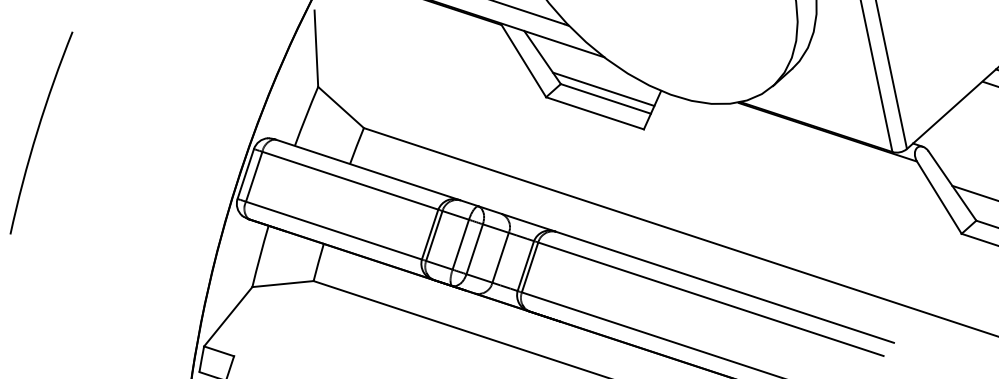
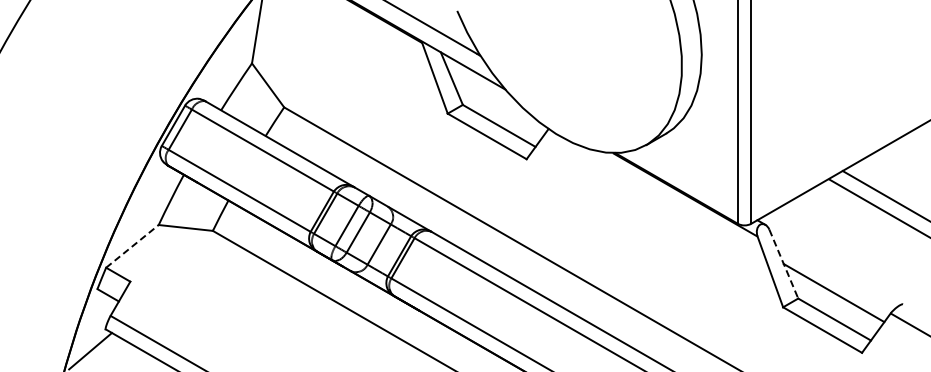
line: (604, 88) -> (499, 116), removed
line: (953, 186) -> (784, 264), solid -> dashed
line: (228, 316) -> (132, 246), solid -> dashed

